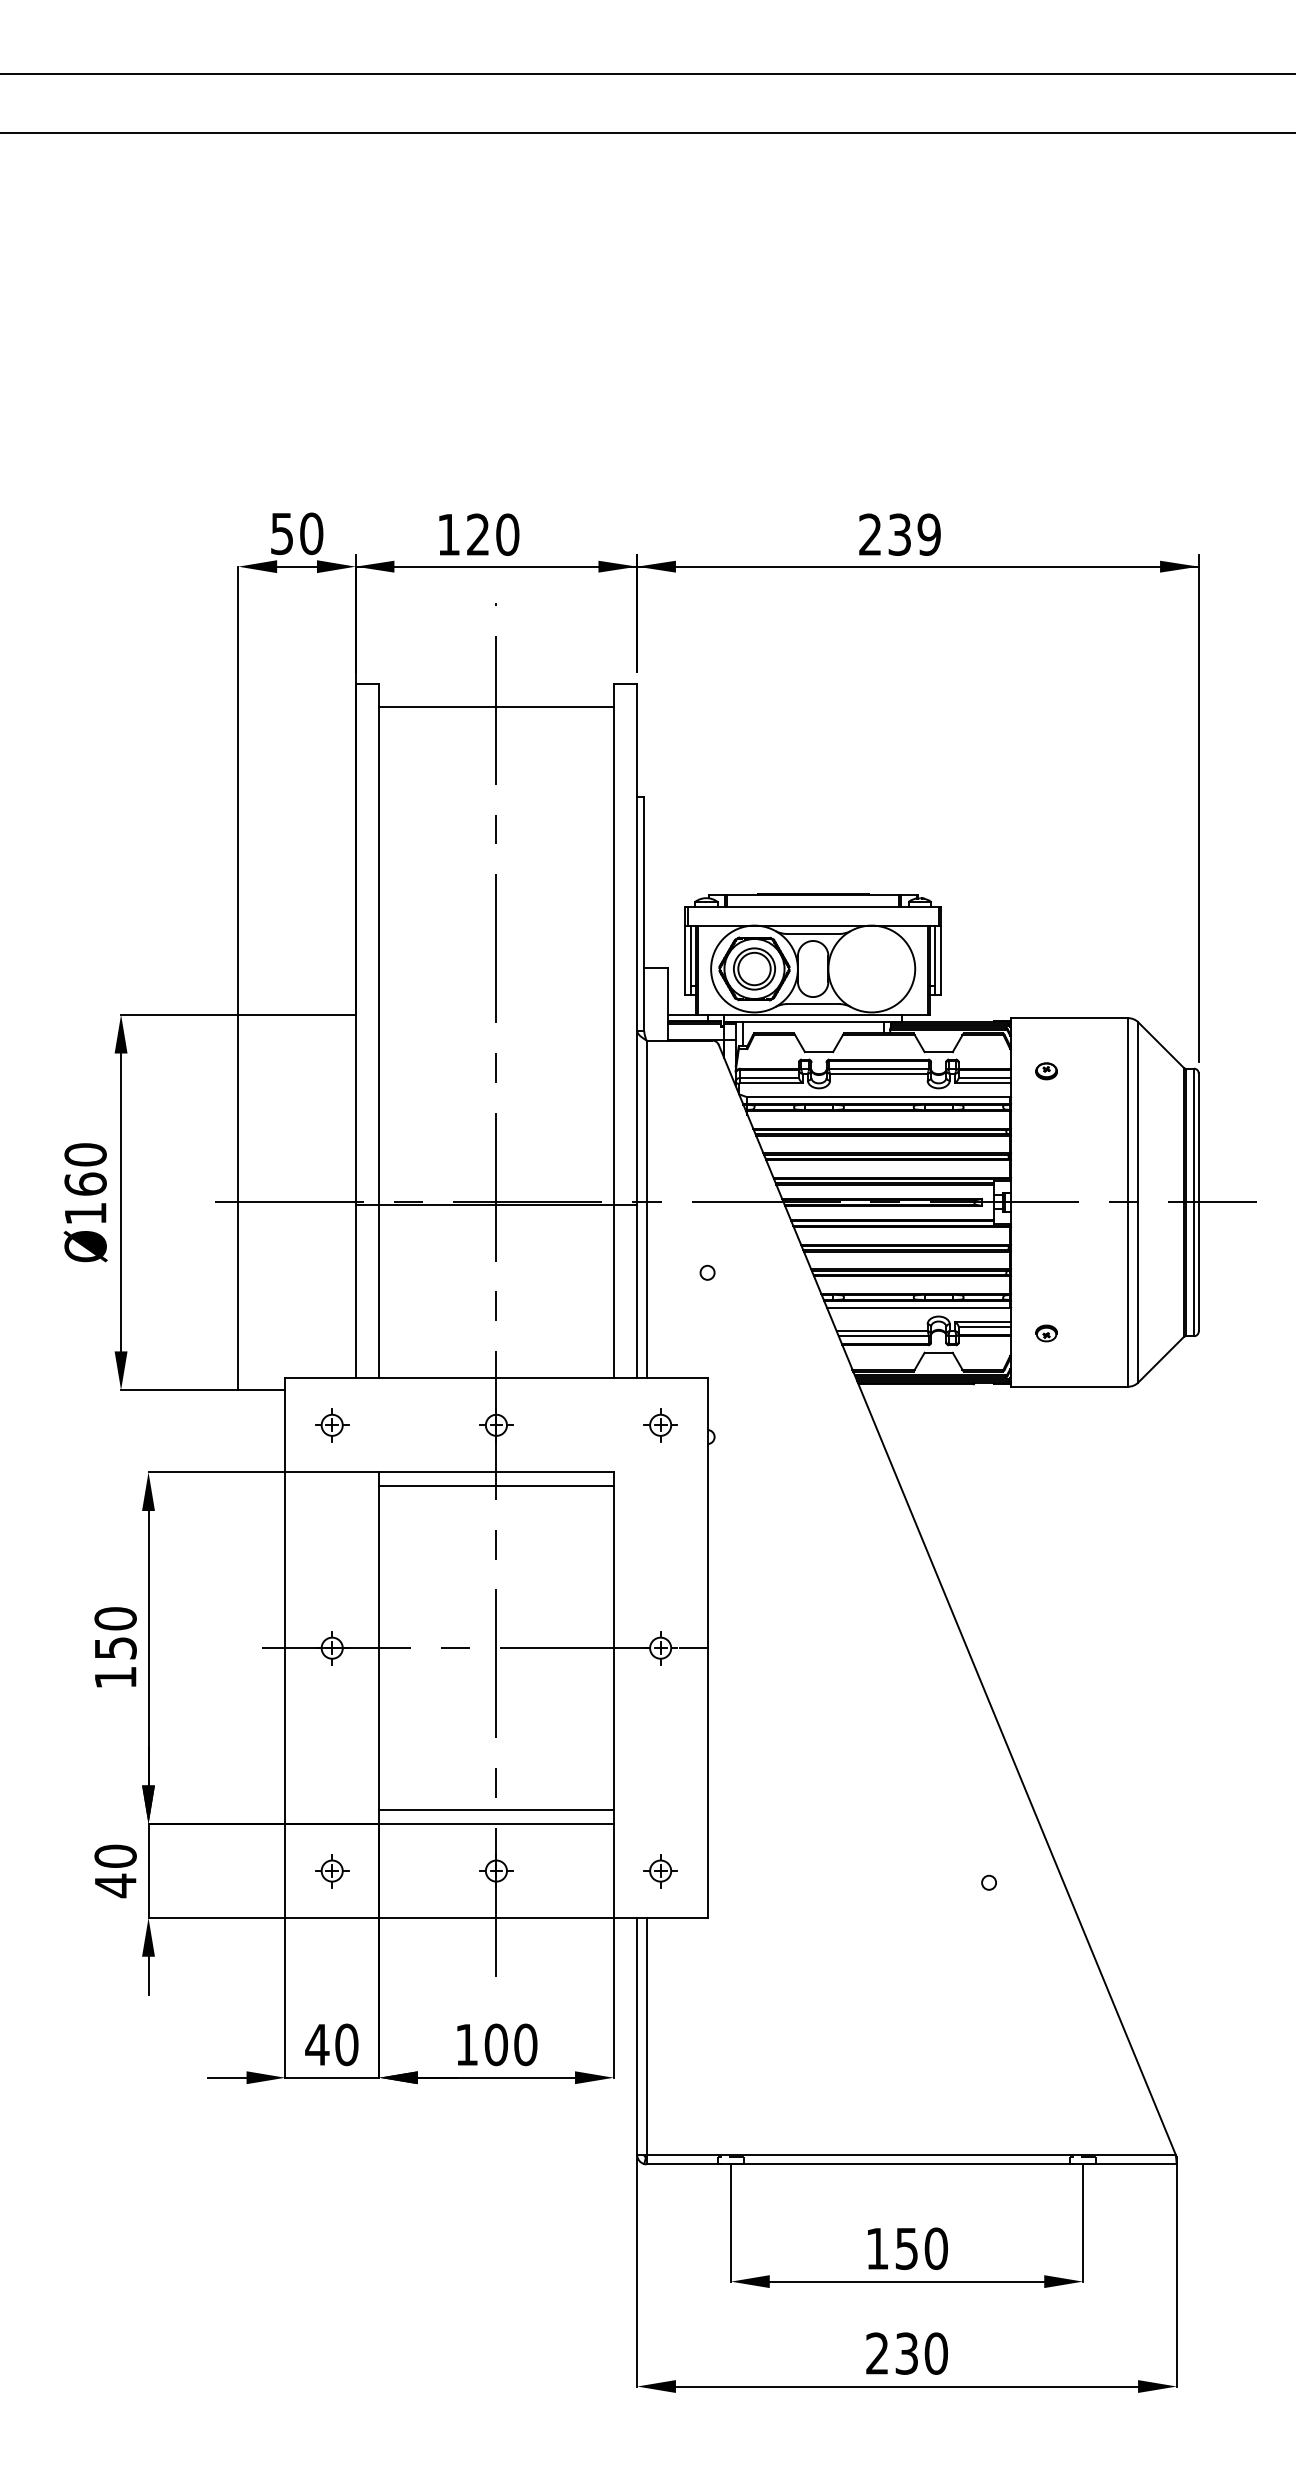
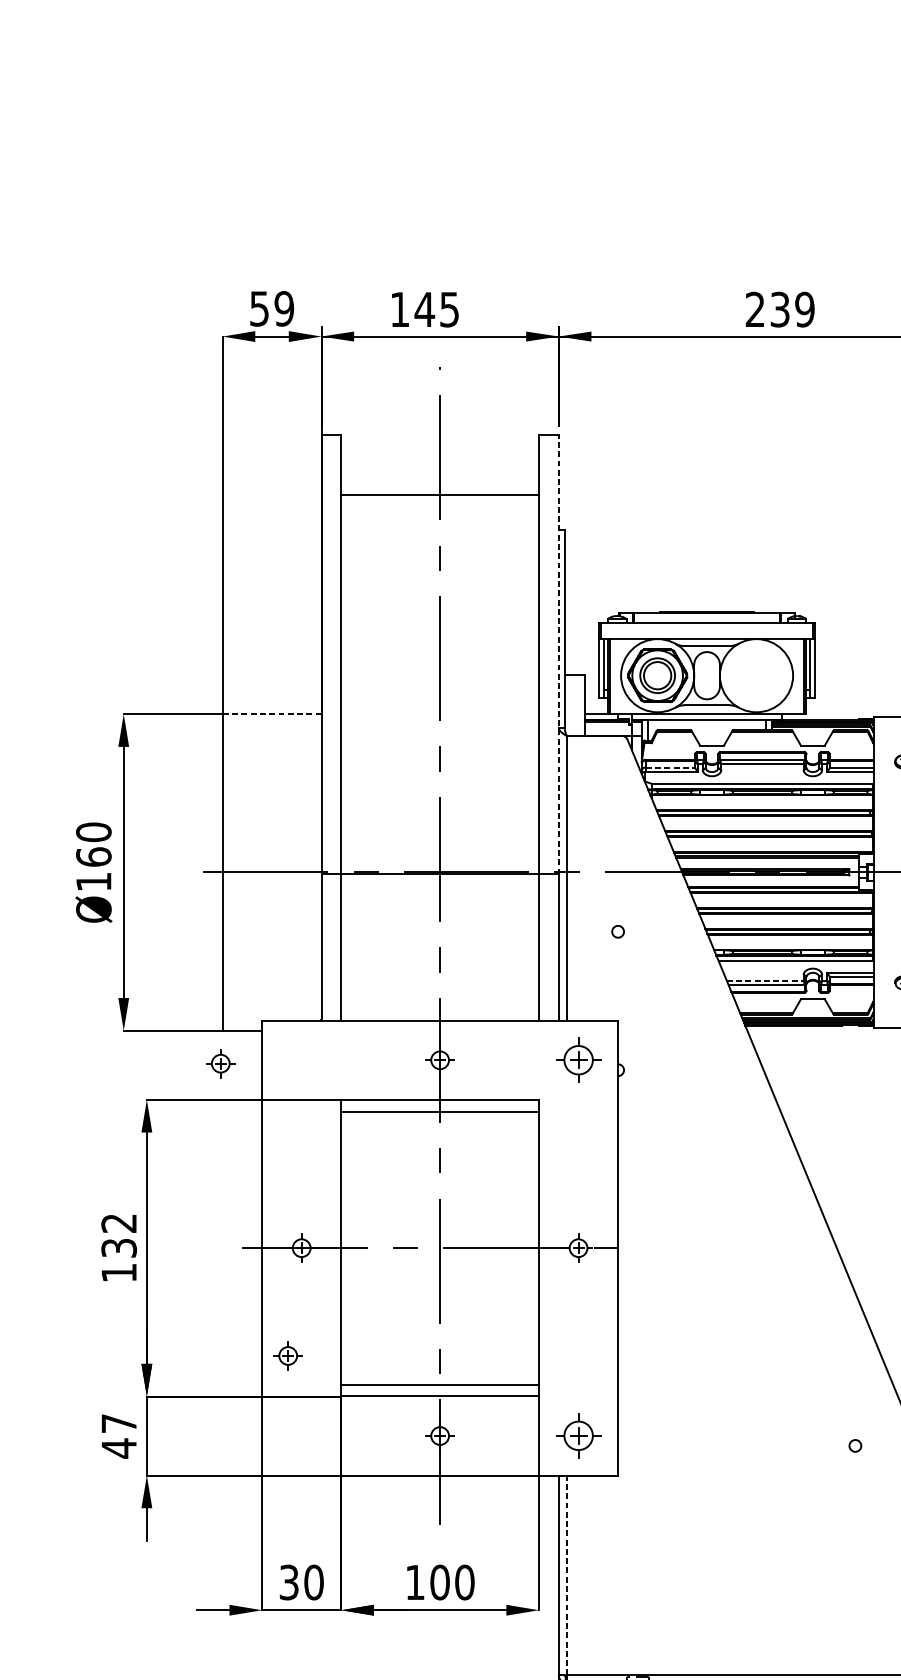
text: (311, 533) -> (284, 308), 50 -> 59
text: (492, 534) -> (436, 309), 120 -> 145
line: (496, 707) -> (440, 494), moved
line: (637, 943) -> (559, 654), solid -> dashed
line: (297, 1014) -> (272, 714), solid -> dashed
line: (770, 1078) -> (671, 767), solid -> dashed
line: (882, 1331) -> (765, 981), solid -> dashed
part: (332, 1425) -> (221, 1063), moved
part: (660, 1425) -> (578, 1060), size x1.6
text: (115, 1632) -> (119, 1234), 150 -> 132
text: (115, 1855) -> (119, 1422), 40 -> 47
part: (332, 1871) -> (288, 1356), moved
part: (660, 1871) -> (578, 1436), size x1.6
line: (646, 2035) -> (566, 1574), solid -> dashed
text: (317, 2044) -> (289, 1582), 40 -> 30

